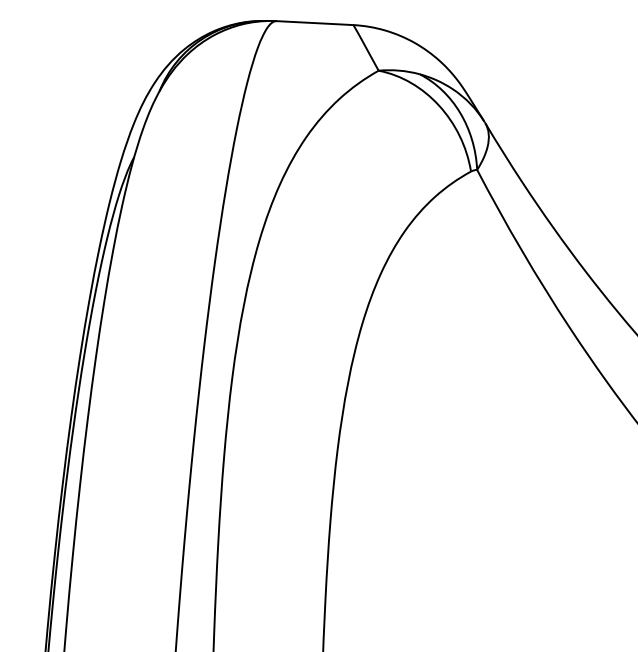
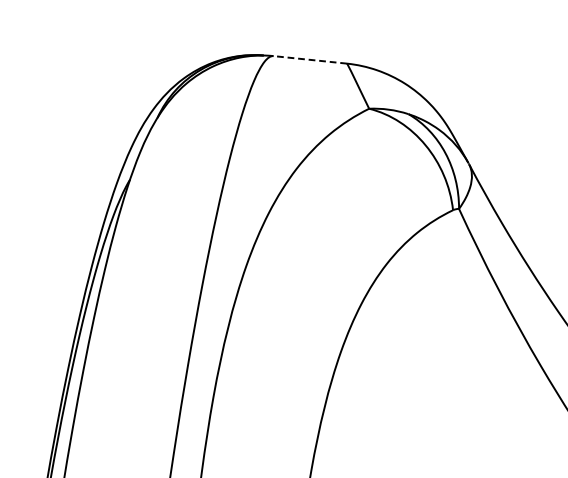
line: (314, 23) -> (309, 60), solid -> dashed

